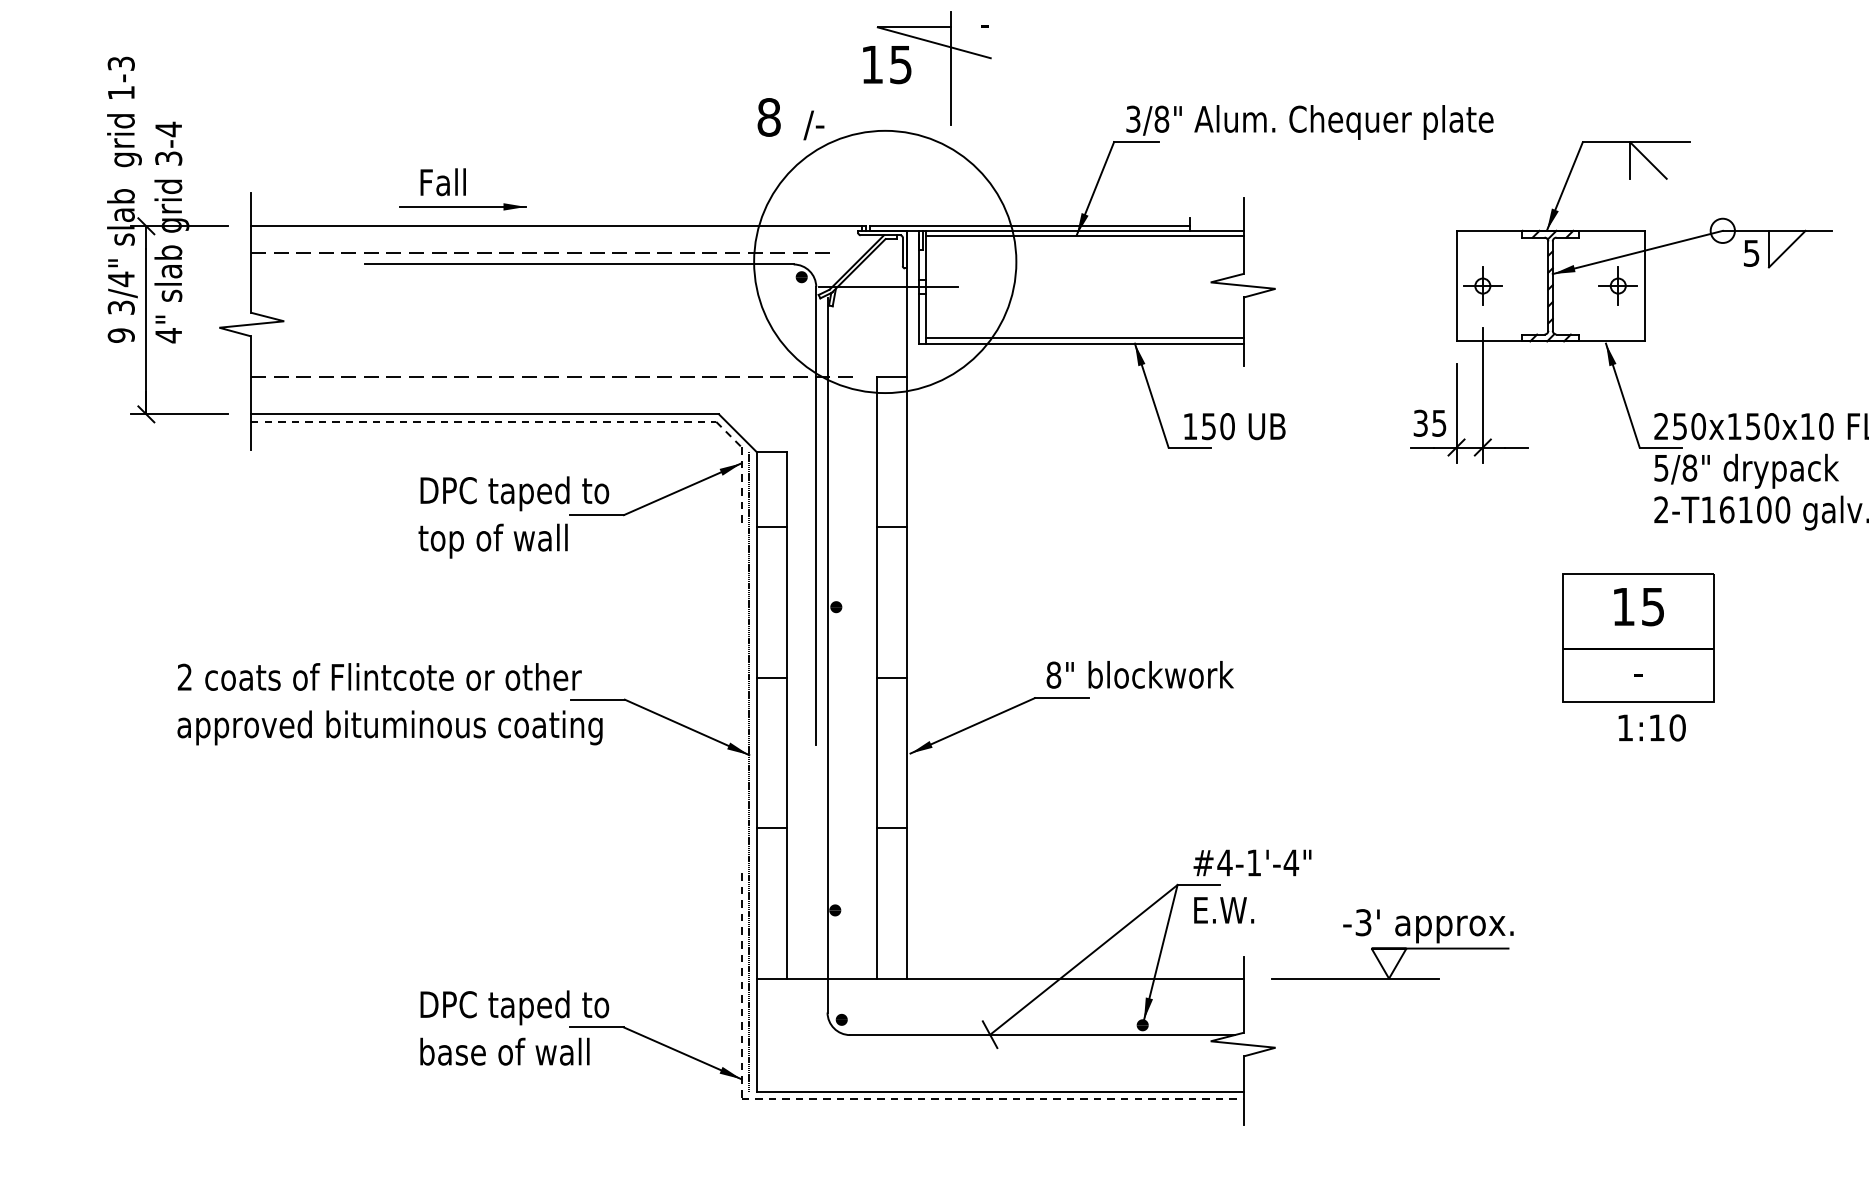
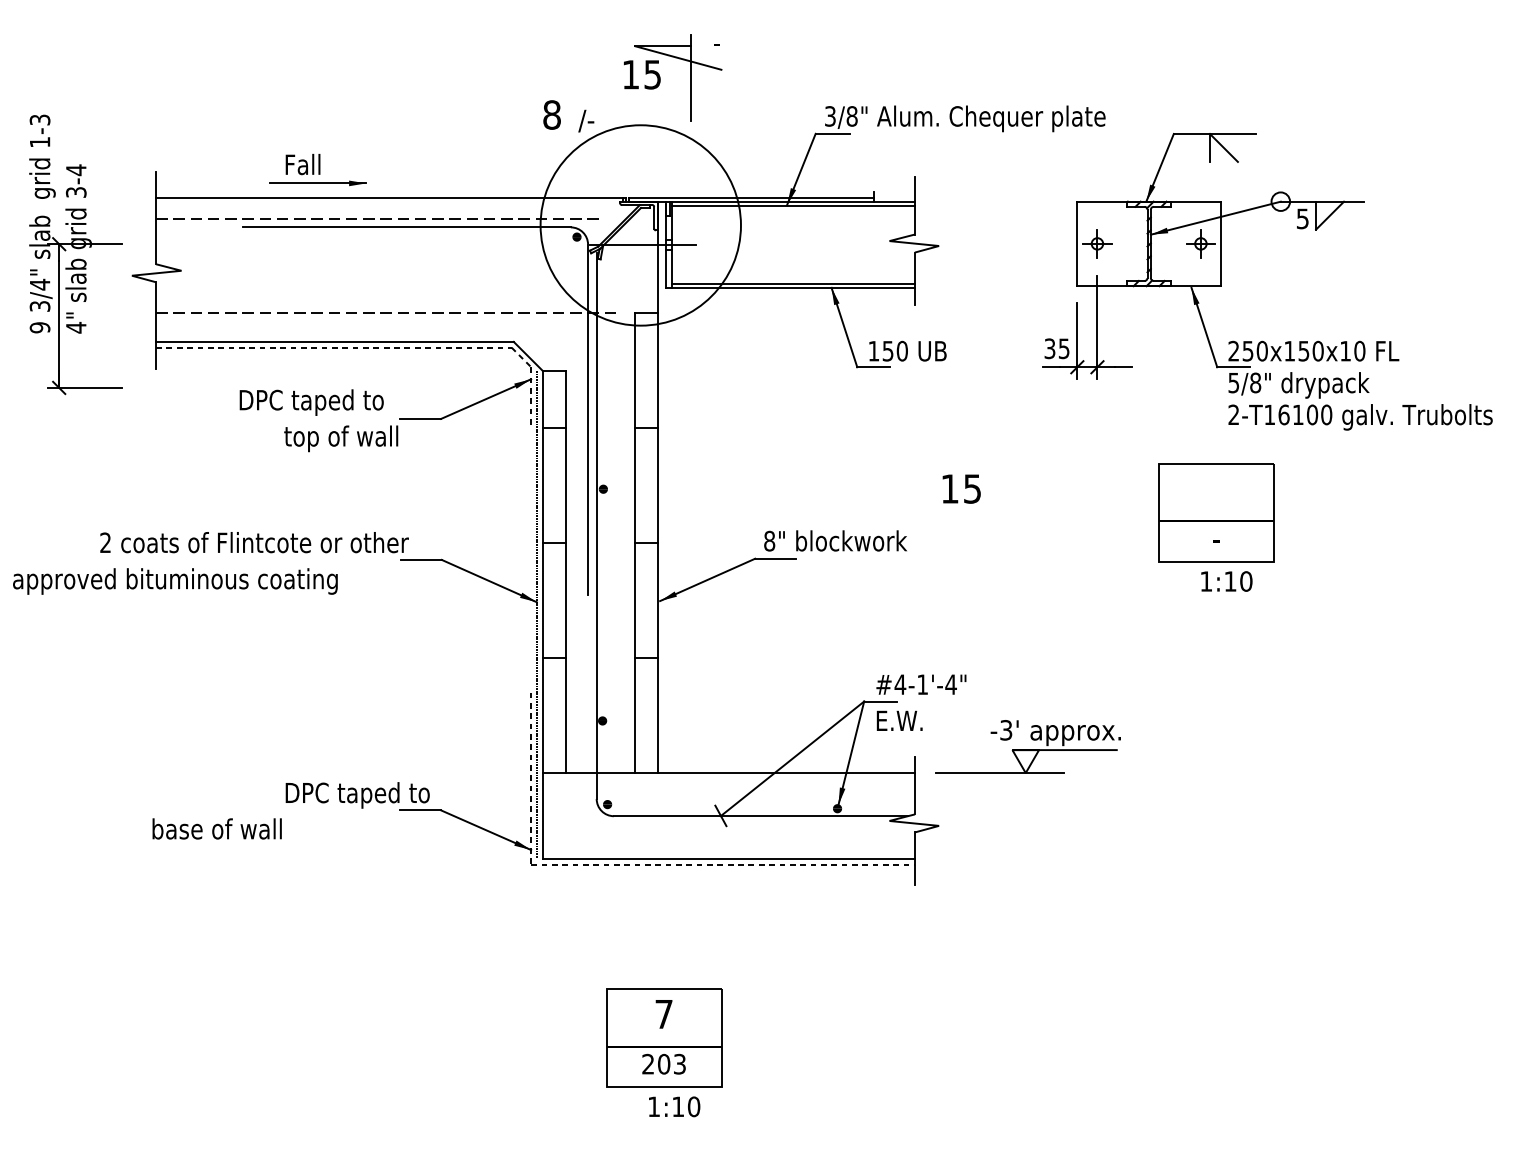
part: (167, 239) -> (75, 254), moved
text: (514, 493) -> (311, 402), moved
text: (1638, 606) -> (961, 488), moved
text: (390, 727) -> (175, 581), moved
text: (504, 1051) -> (216, 828), moved

